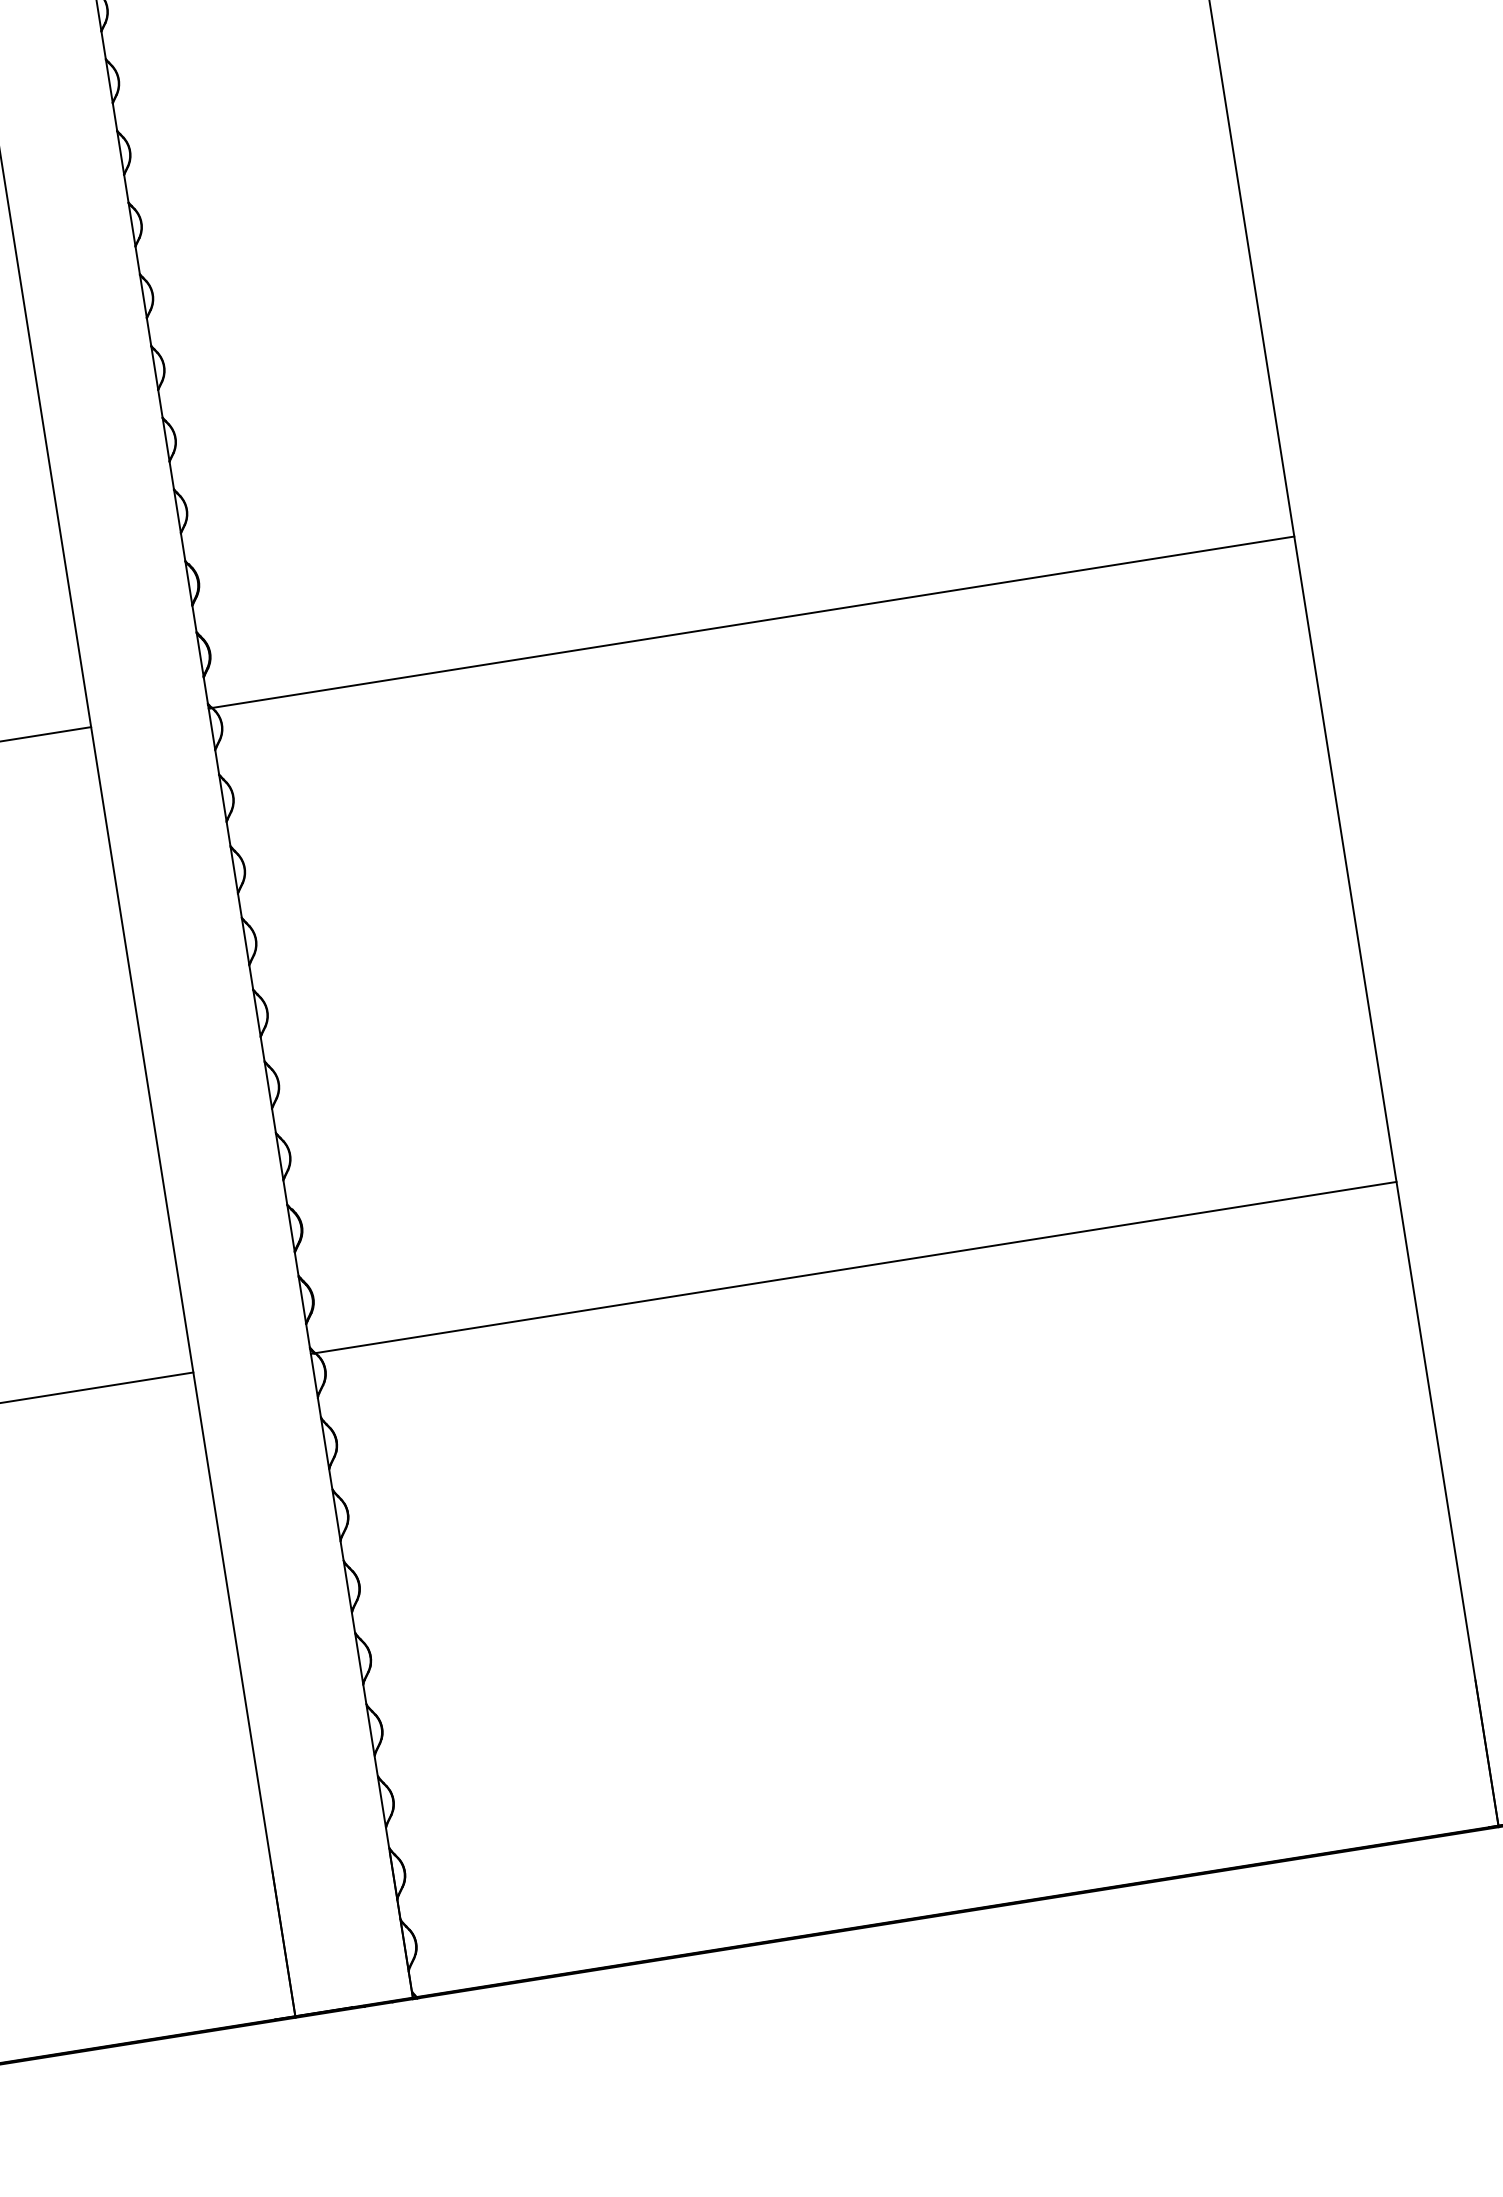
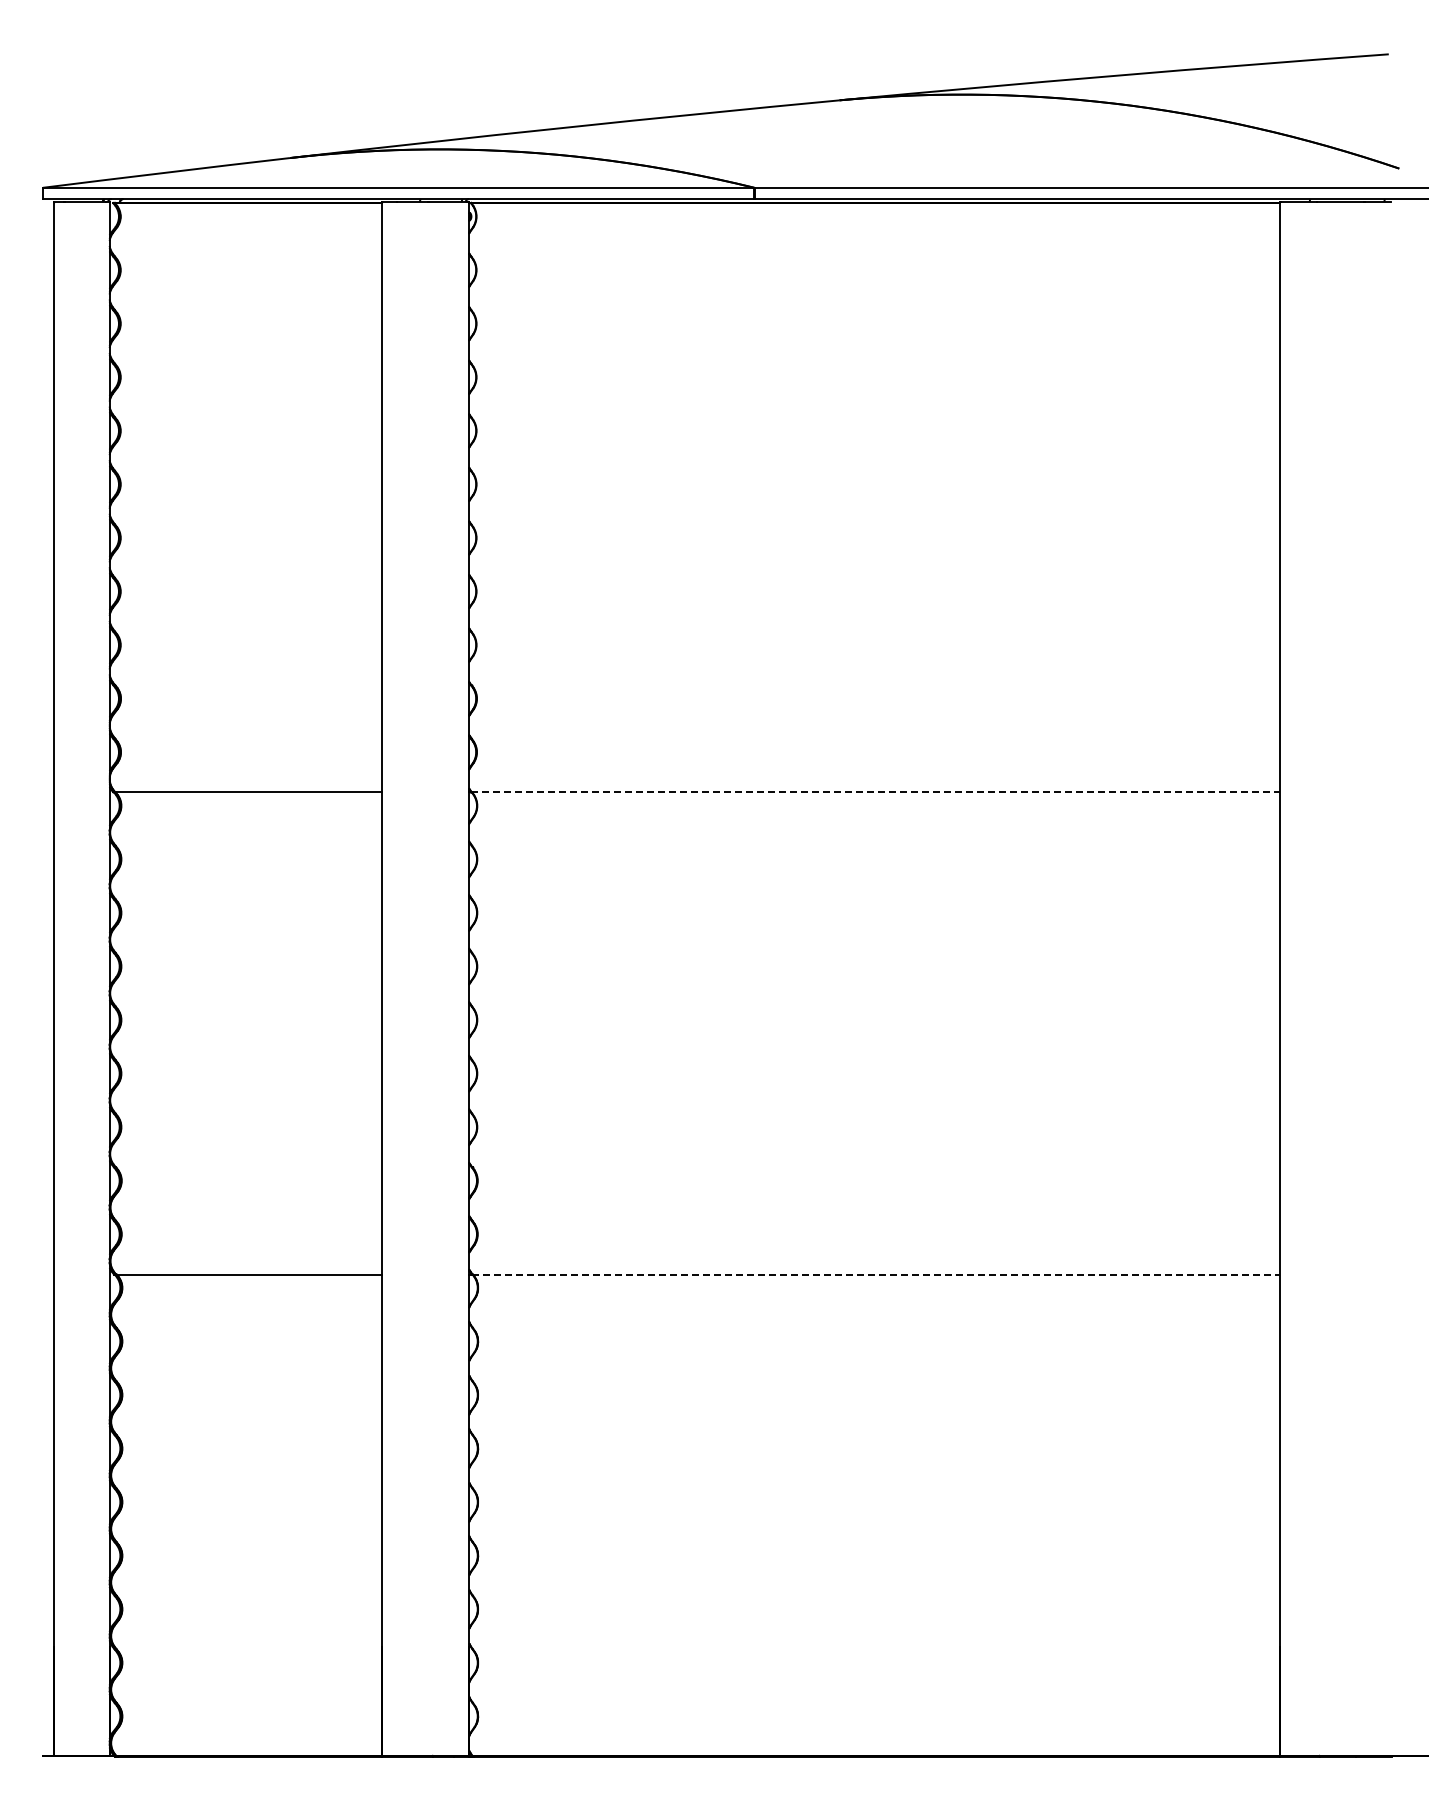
line: (752, 622) -> (875, 792), solid -> dashed
line: (855, 1267) -> (876, 1274), solid -> dashed

